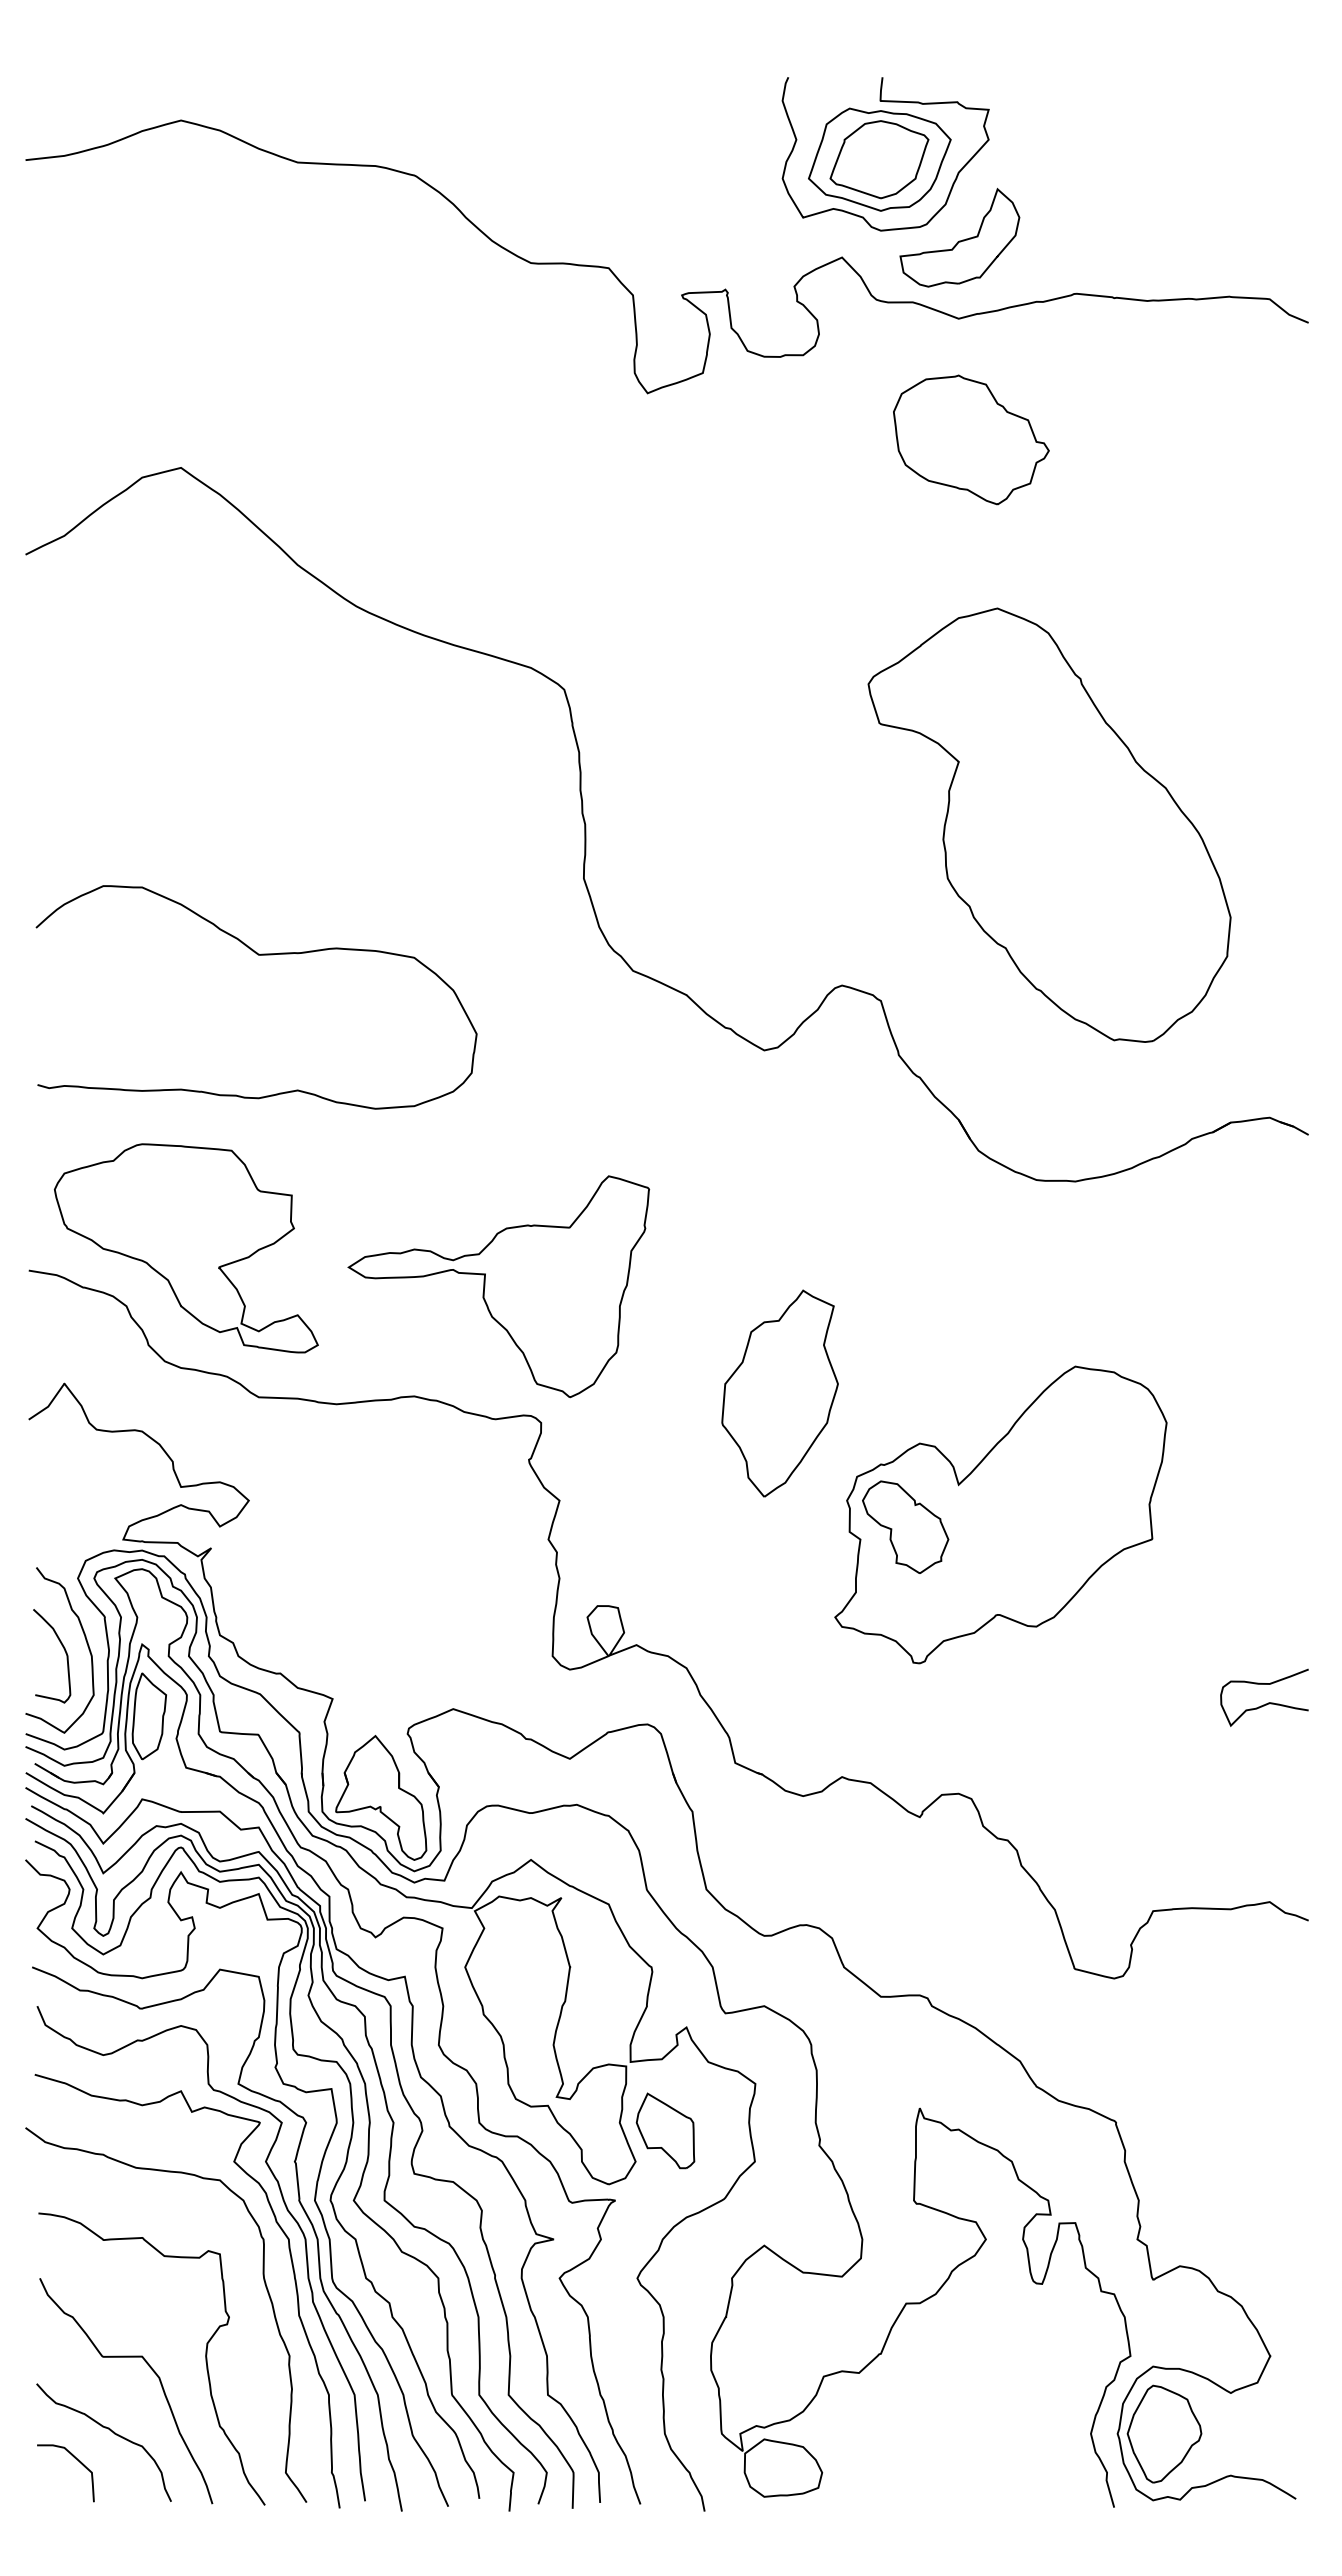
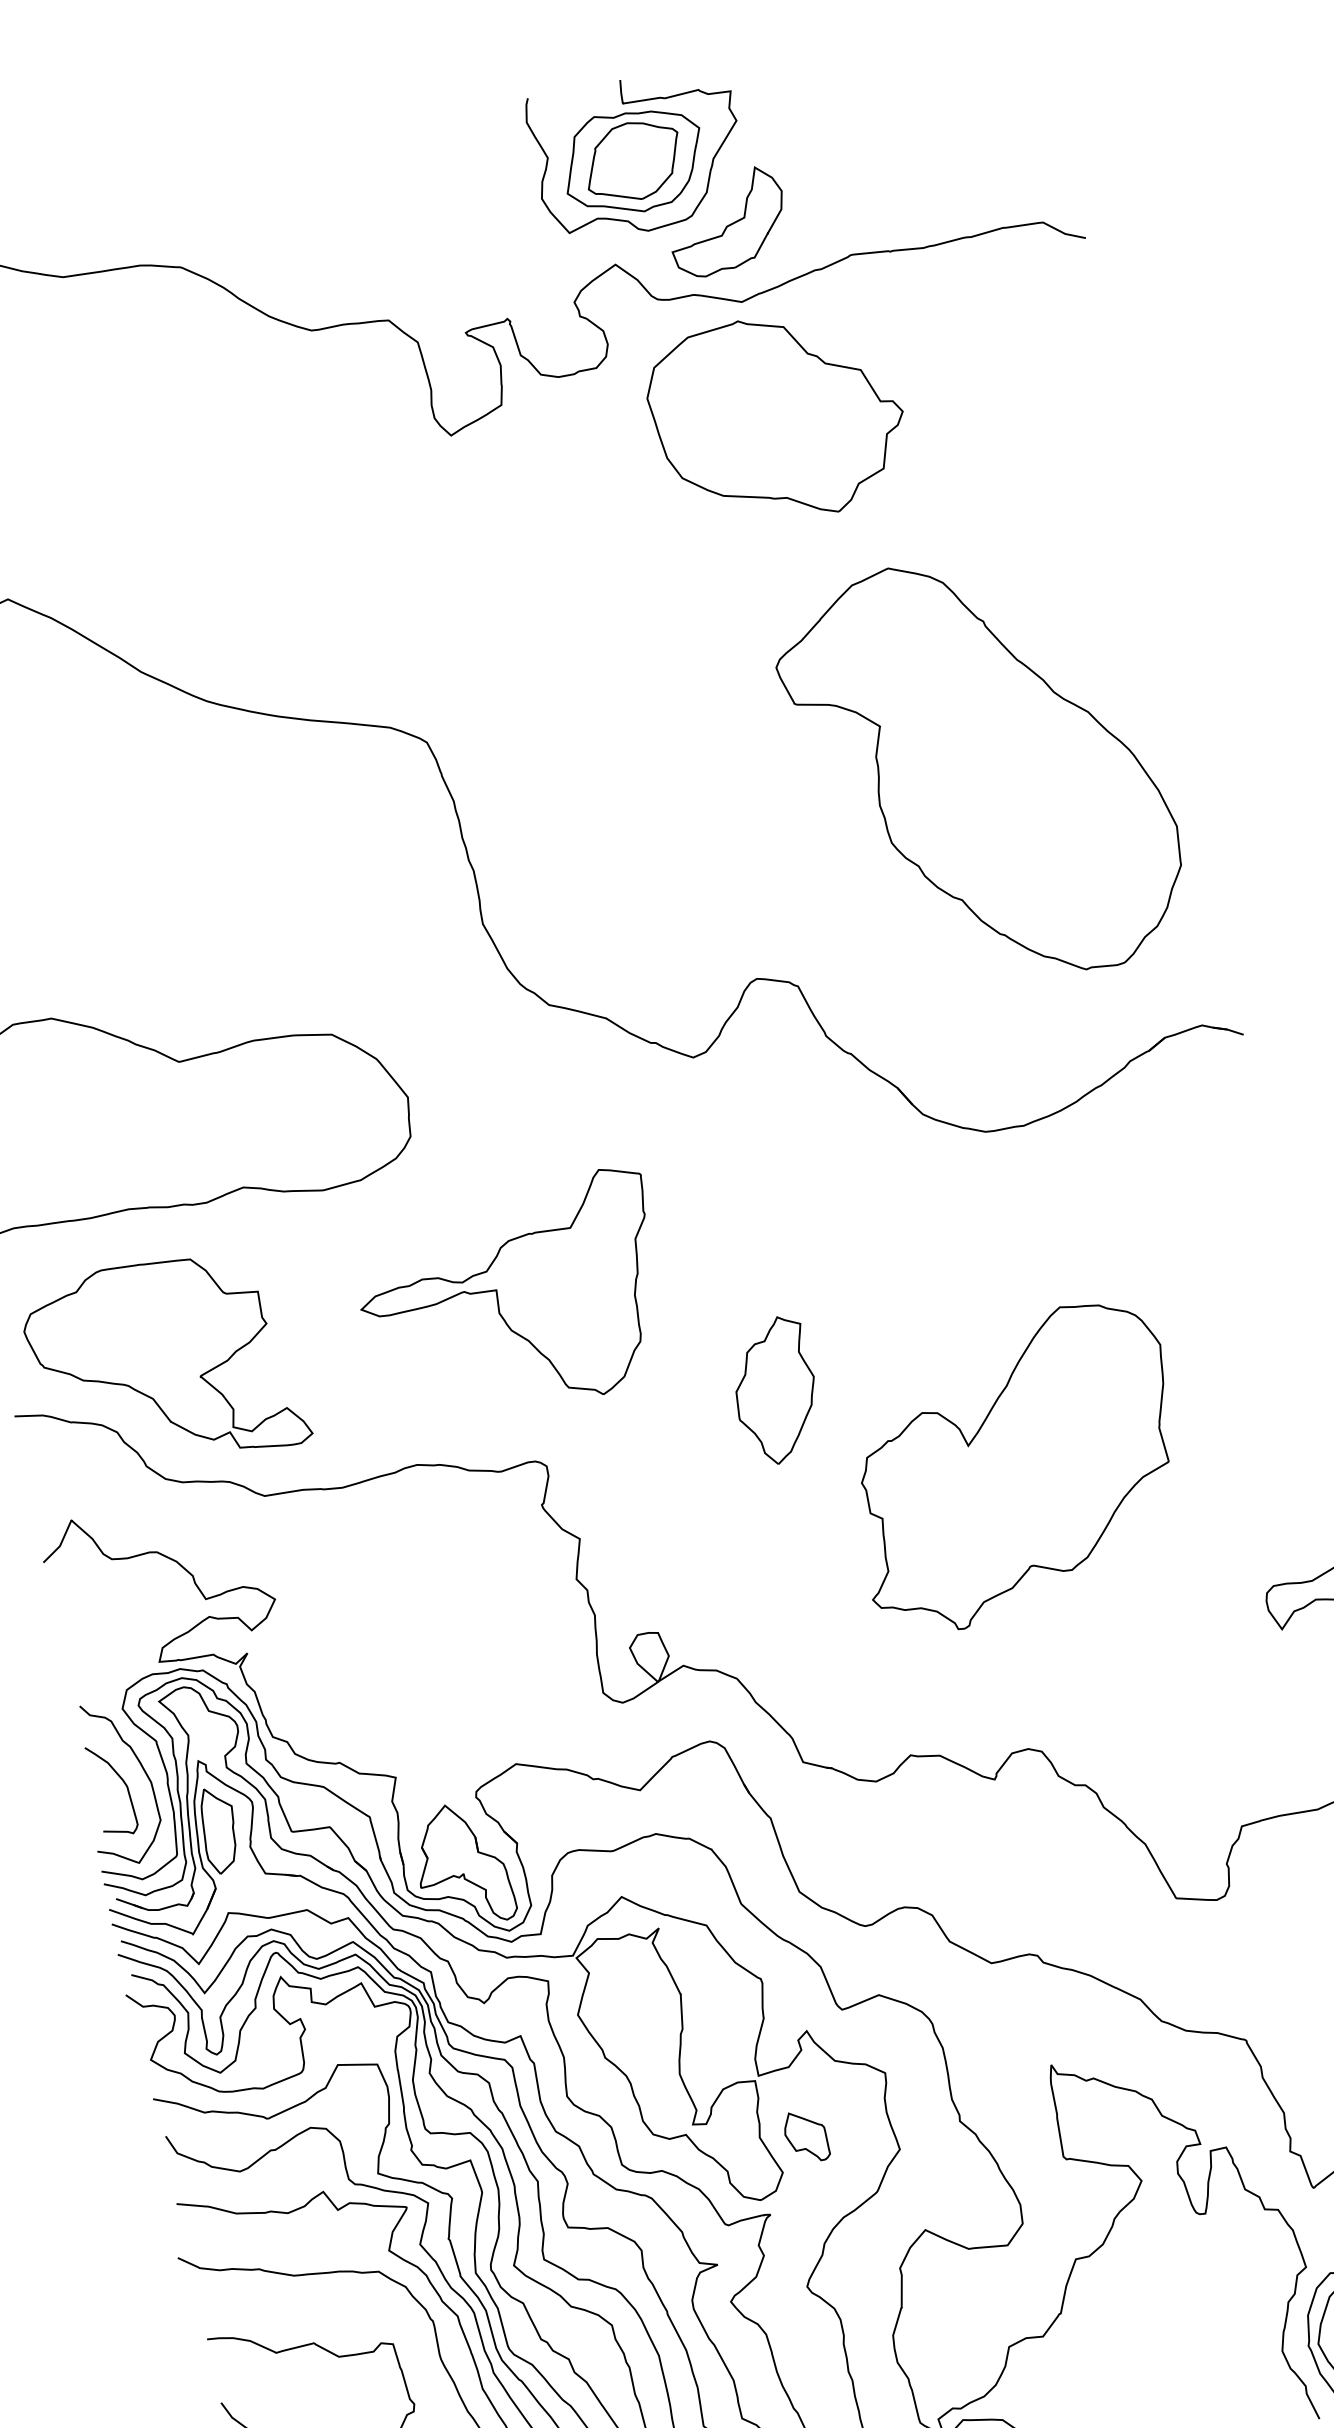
part: (971, 439) -> (777, 418), size x1.6
part: (1049, 824) -> (981, 770), moved
part: (498, 1286) -> (511, 1299), moved
part: (779, 1393) -> (774, 1391), size x0.7
part: (905, 1526) -> (924, 1497), removed
part: (665, 2130) -> (806, 2136), size x0.7

